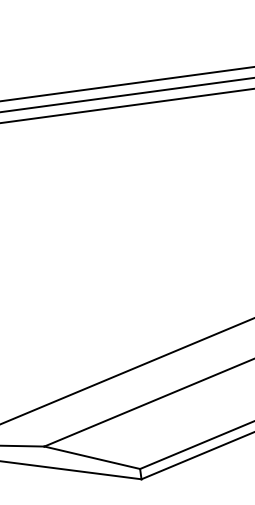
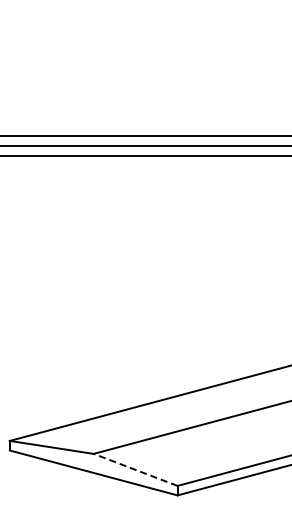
line: (92, 457) -> (135, 469), solid -> dashed

